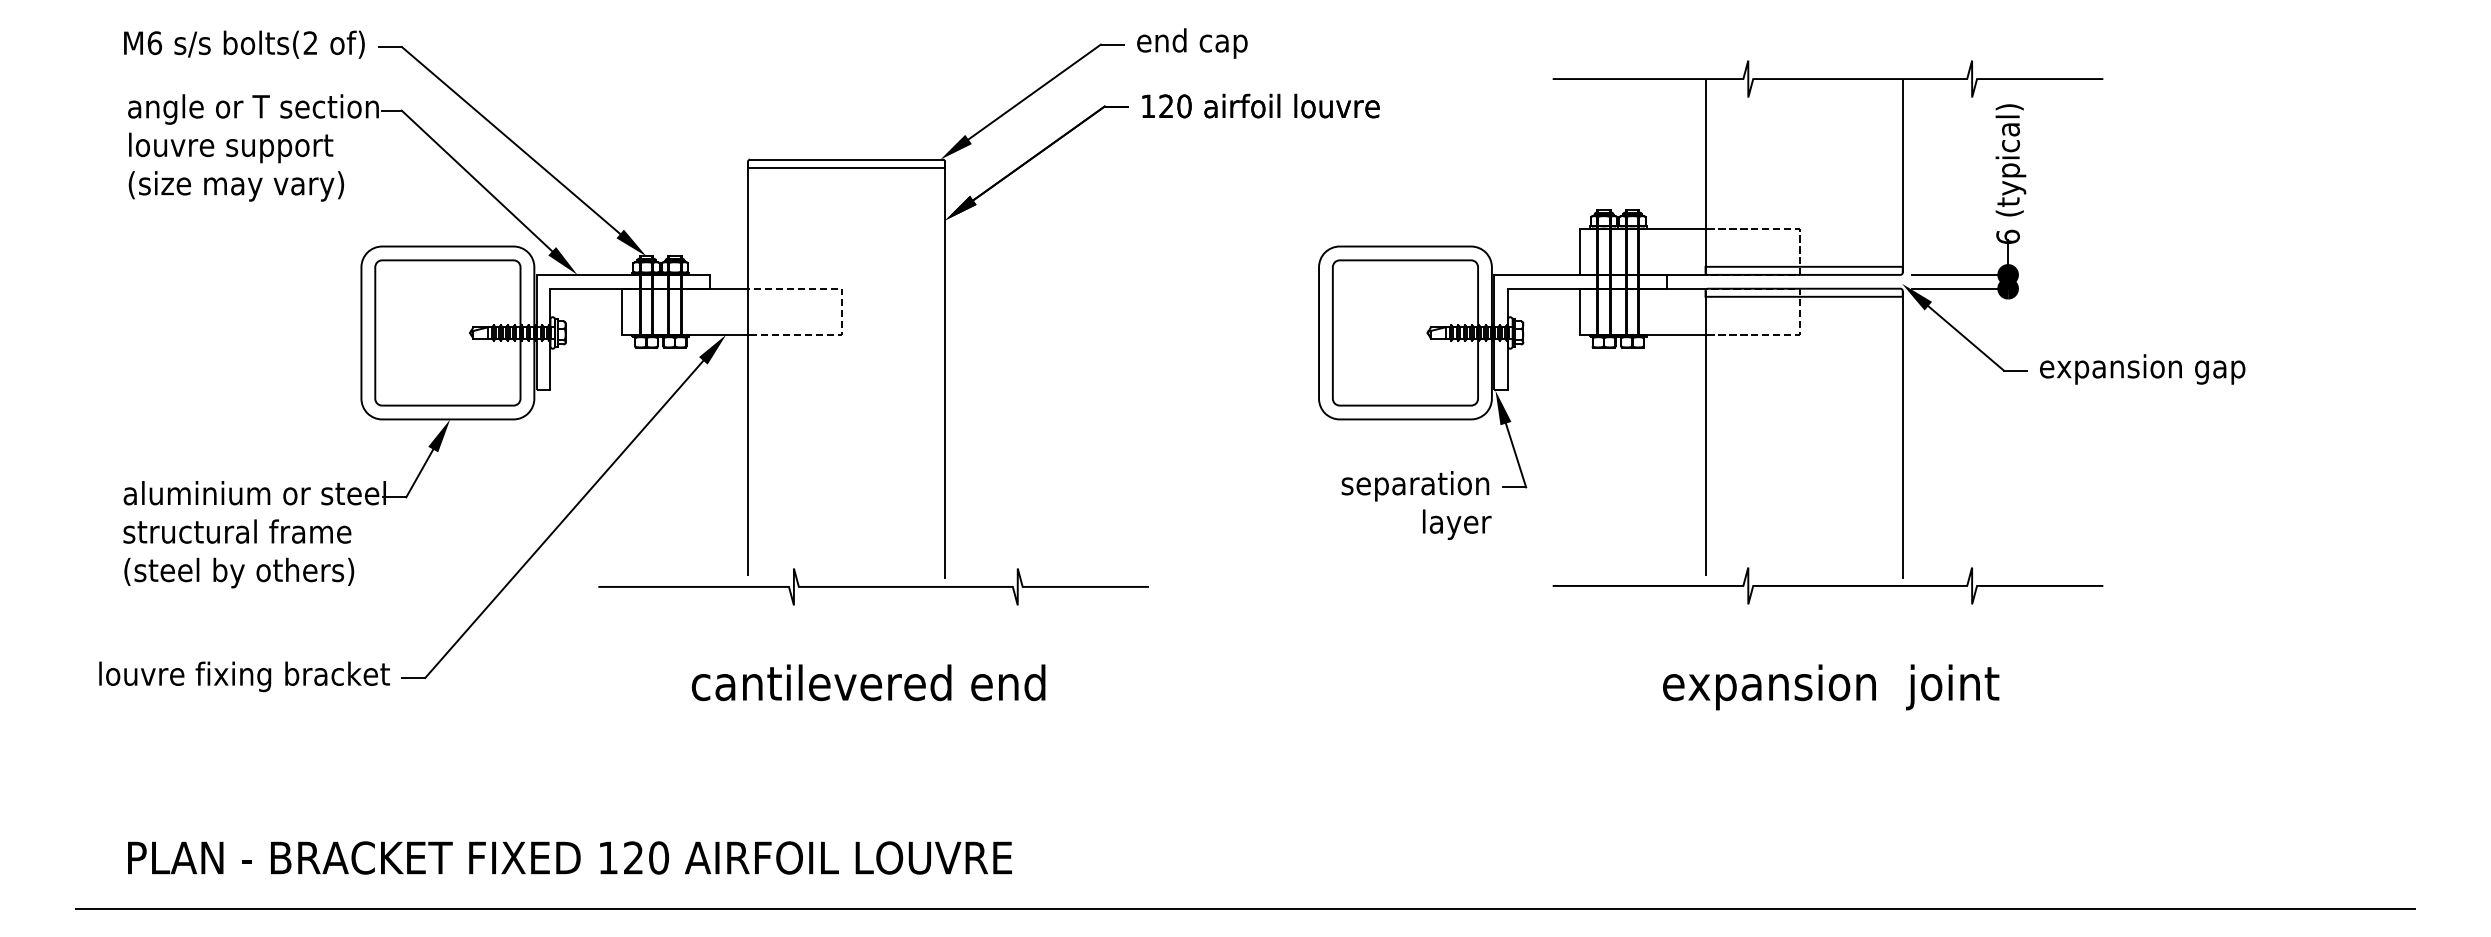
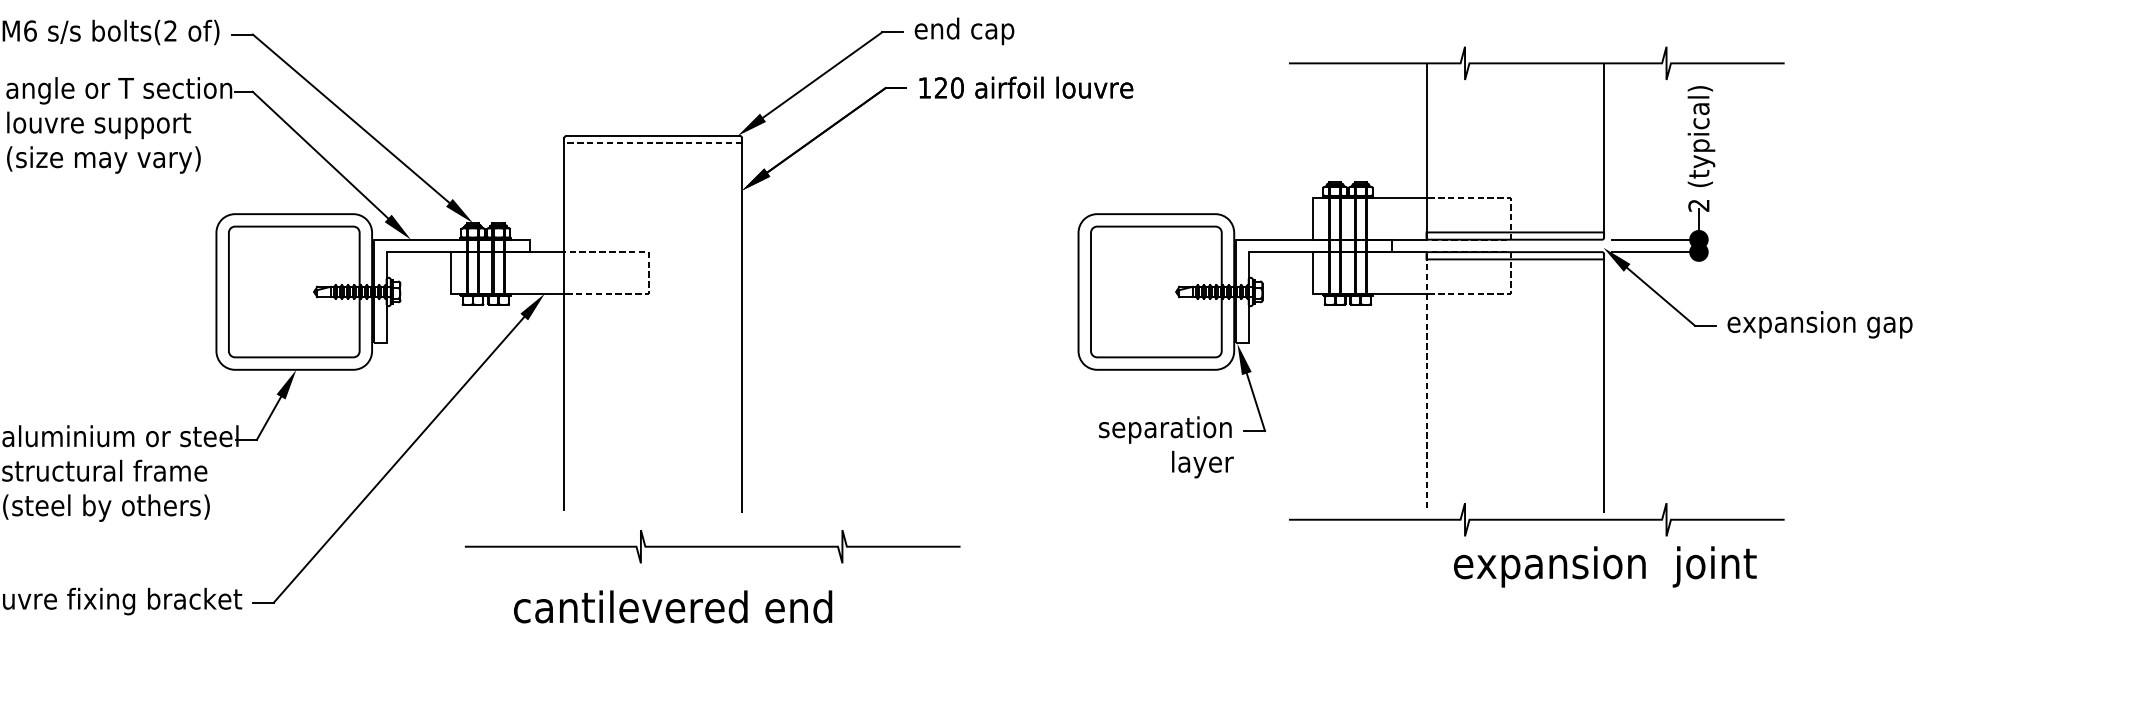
line: (846, 167) -> (653, 143), solid -> dashed
text: (2007, 236) -> (1698, 205), 6 -> 2
line: (1705, 433) -> (1426, 382), solid -> dashed
curve: (873, 586) -> (712, 546), moved
text: (1831, 687) -> (1605, 567), moved

